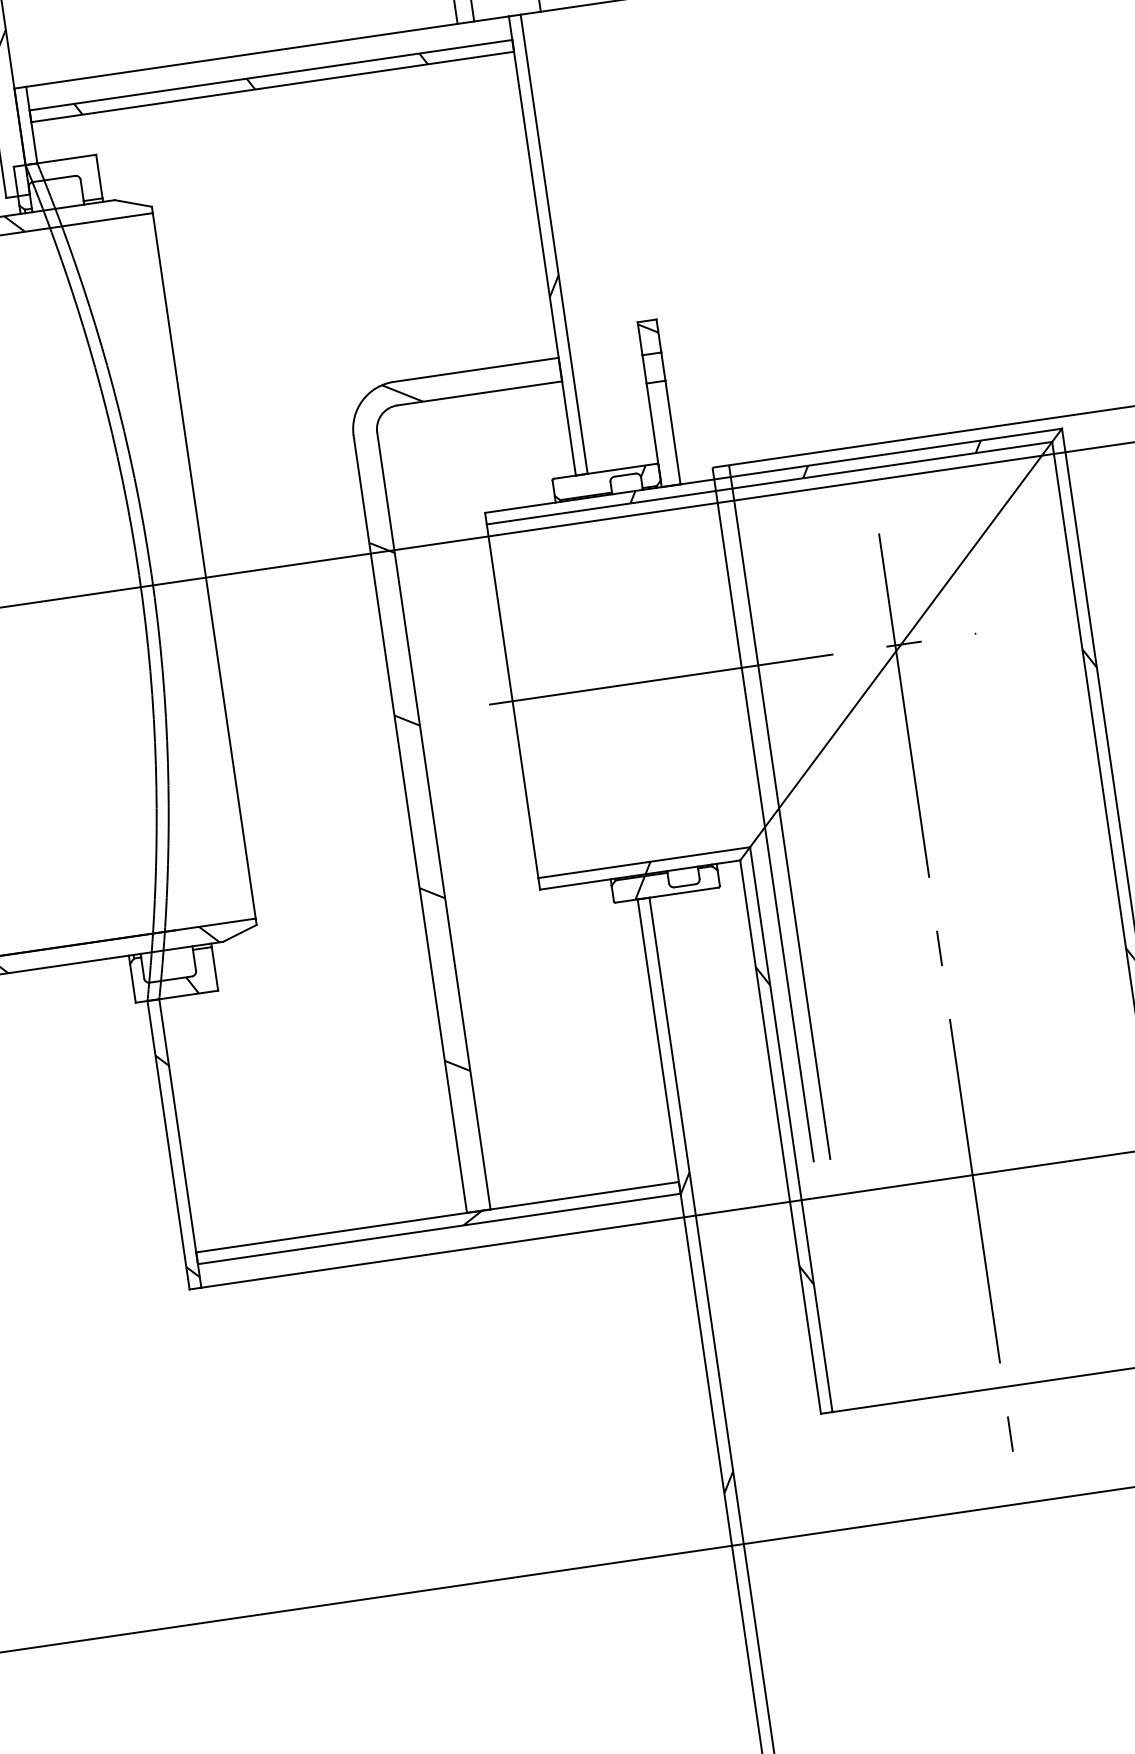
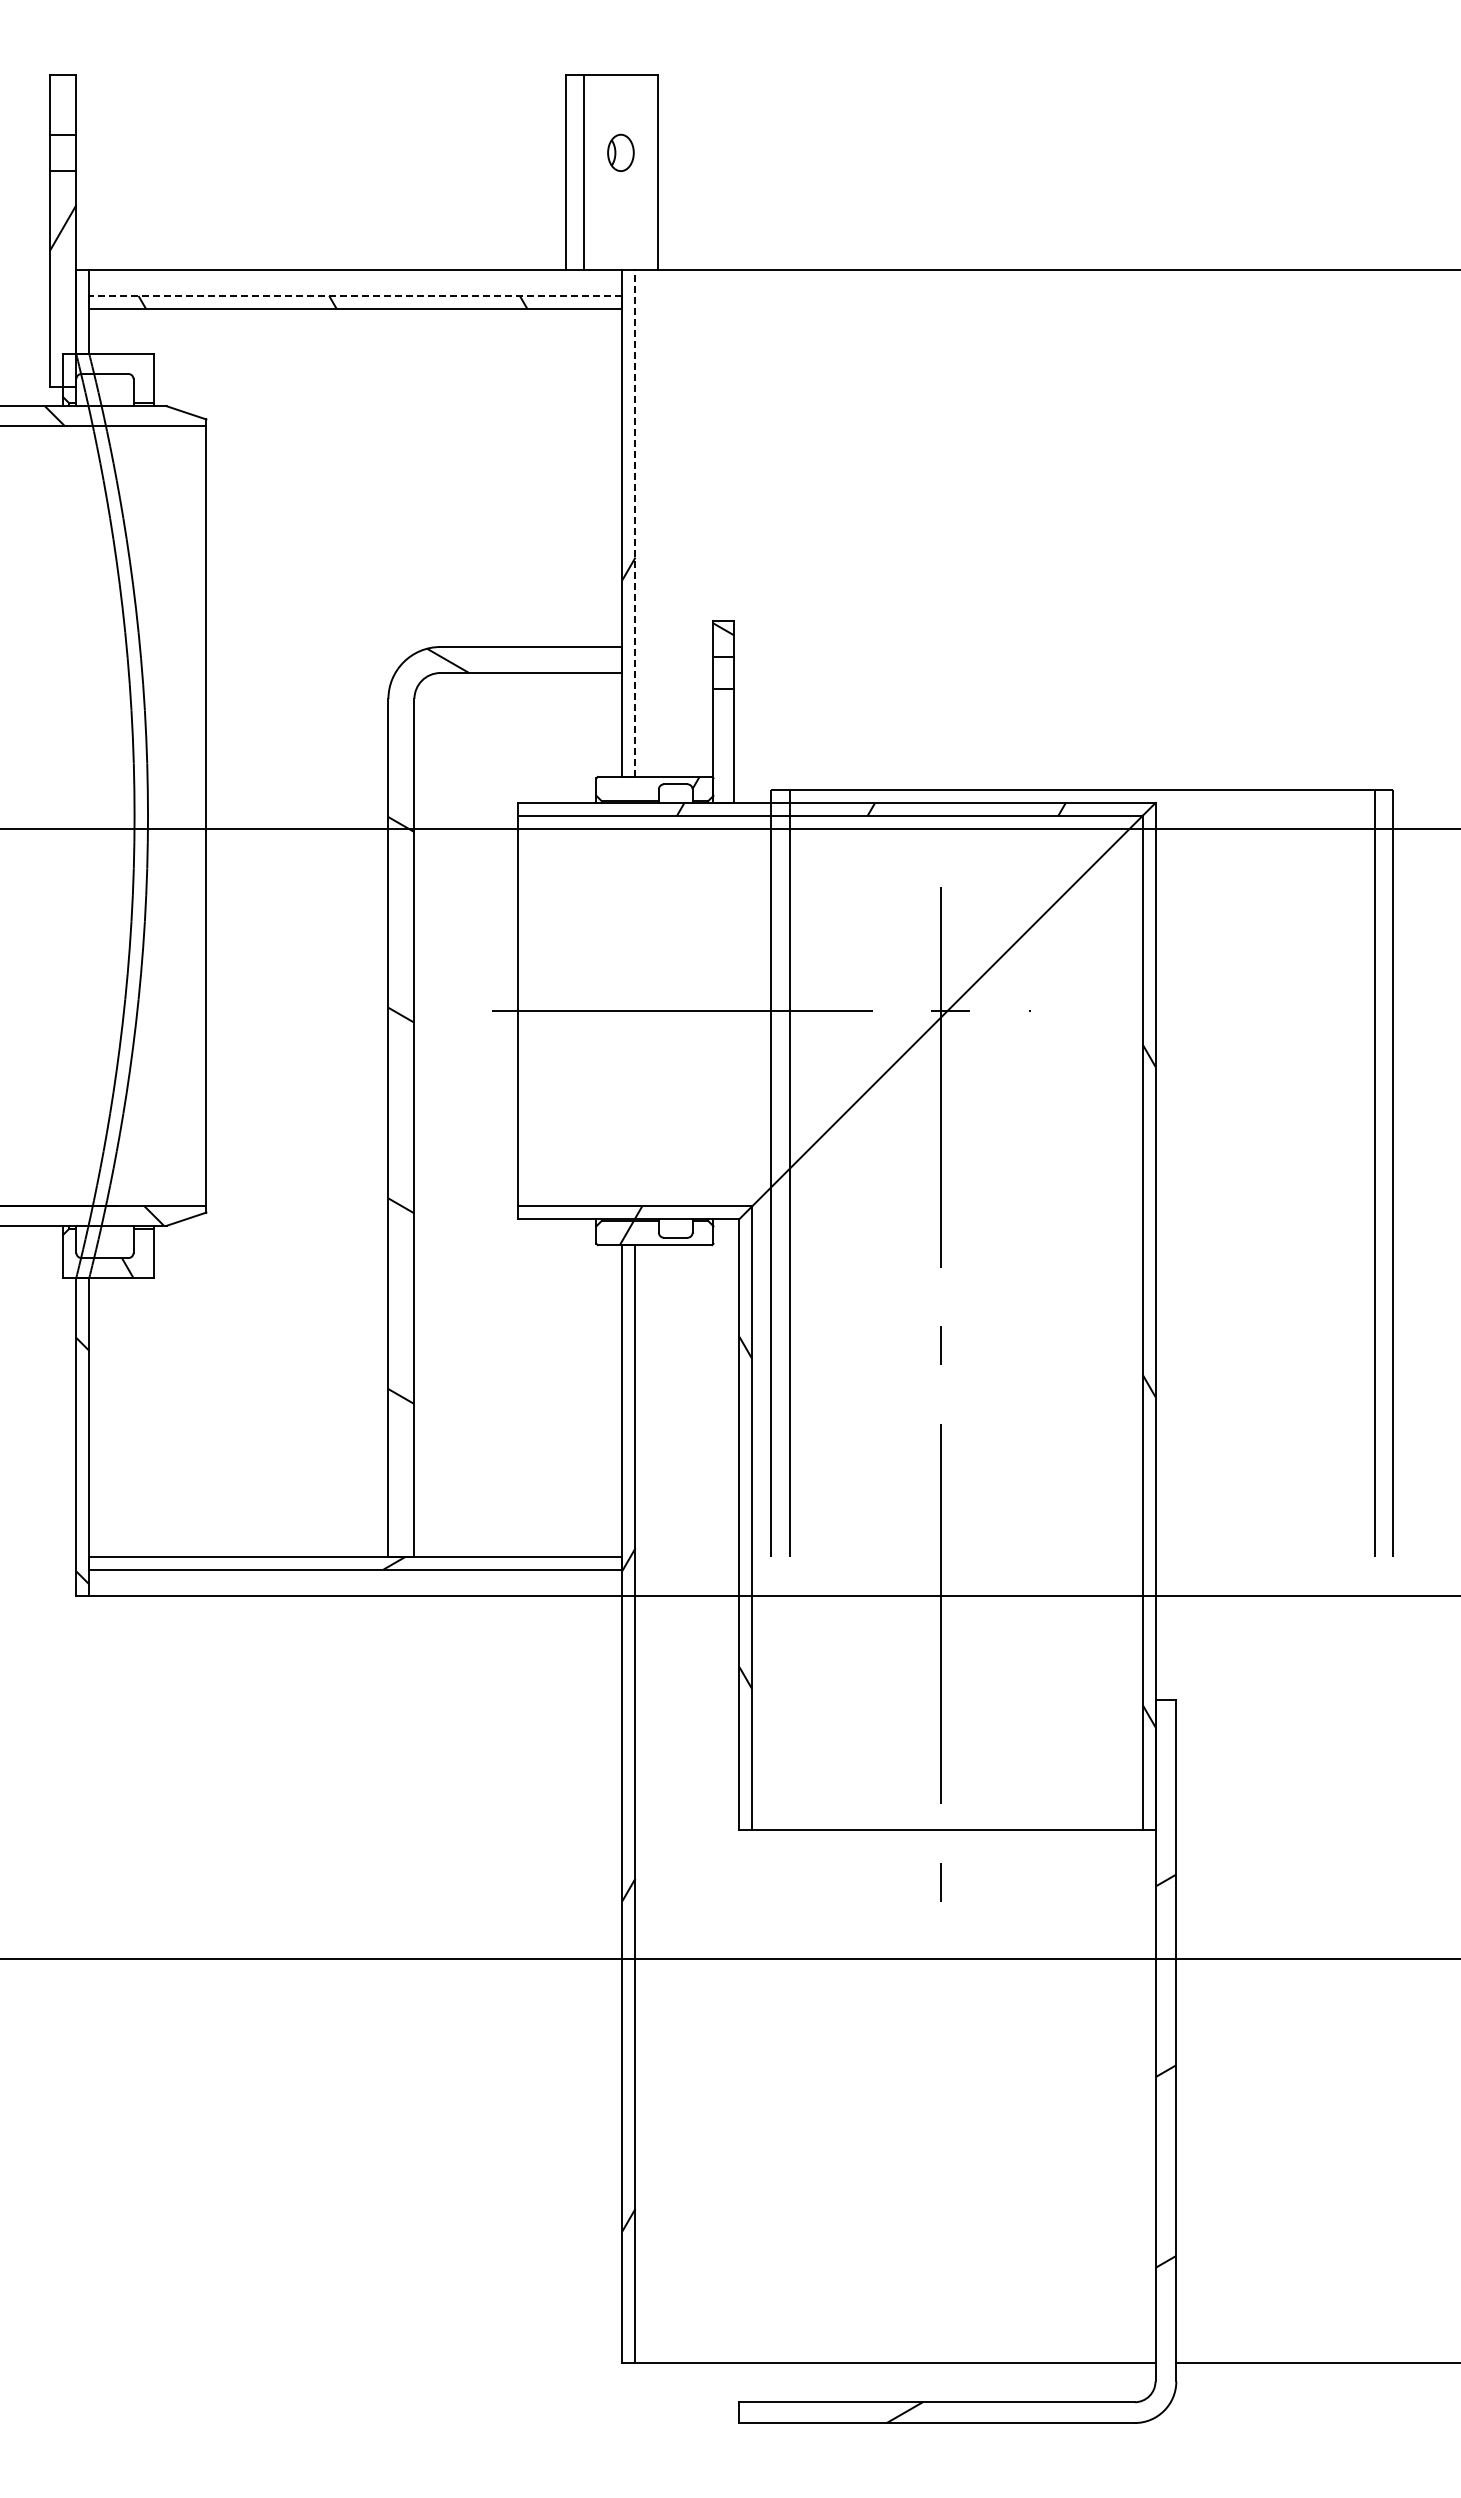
line: (270, 74) -> (355, 295), solid -> dashed
line: (554, 244) -> (635, 523), solid -> dashed

